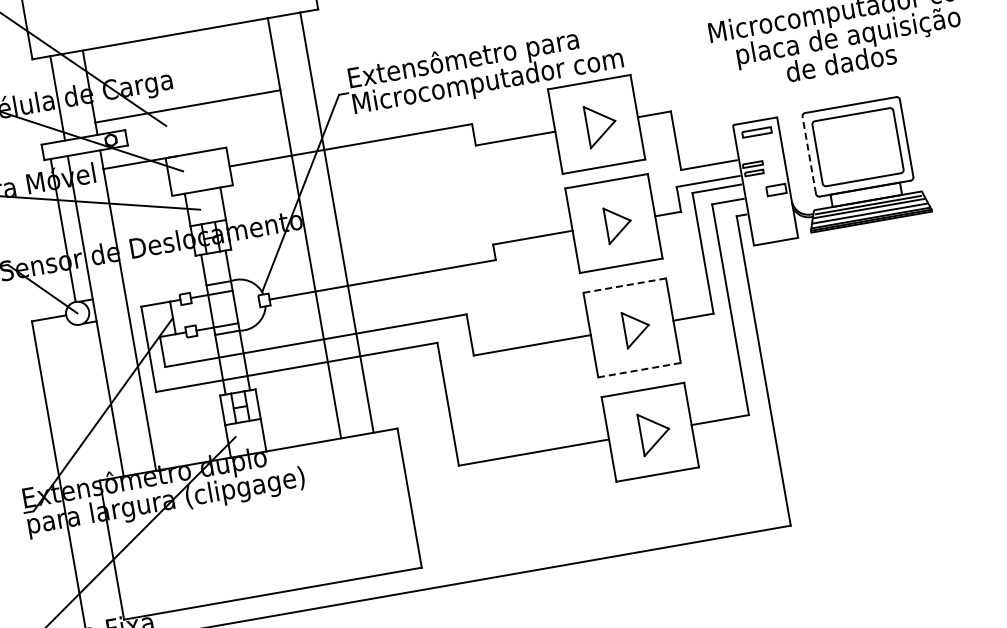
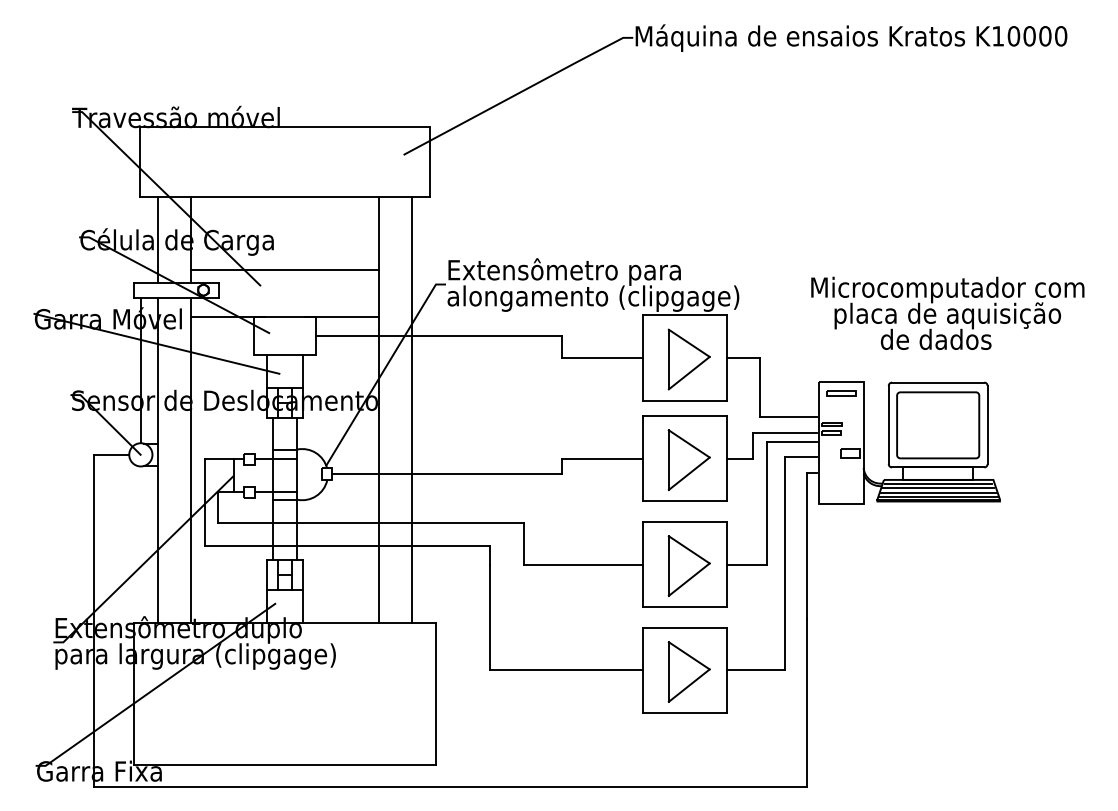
text: (496, 81) -> (593, 298), Microcomputador com -> alongamento (clipgage)
part: (600, 125) -> (688, 359), size x1.43
line: (251, 143) -> (341, 317), added
line: (808, 154) -> (888, 424), dashed -> solid
part: (617, 223) -> (688, 459), size x1.67
line: (624, 285) -> (684, 521), dashed -> solid
part: (636, 328) -> (688, 565), size x1.67
line: (639, 370) -> (684, 607), dashed -> solid
part: (654, 432) -> (688, 671), size x1.43

